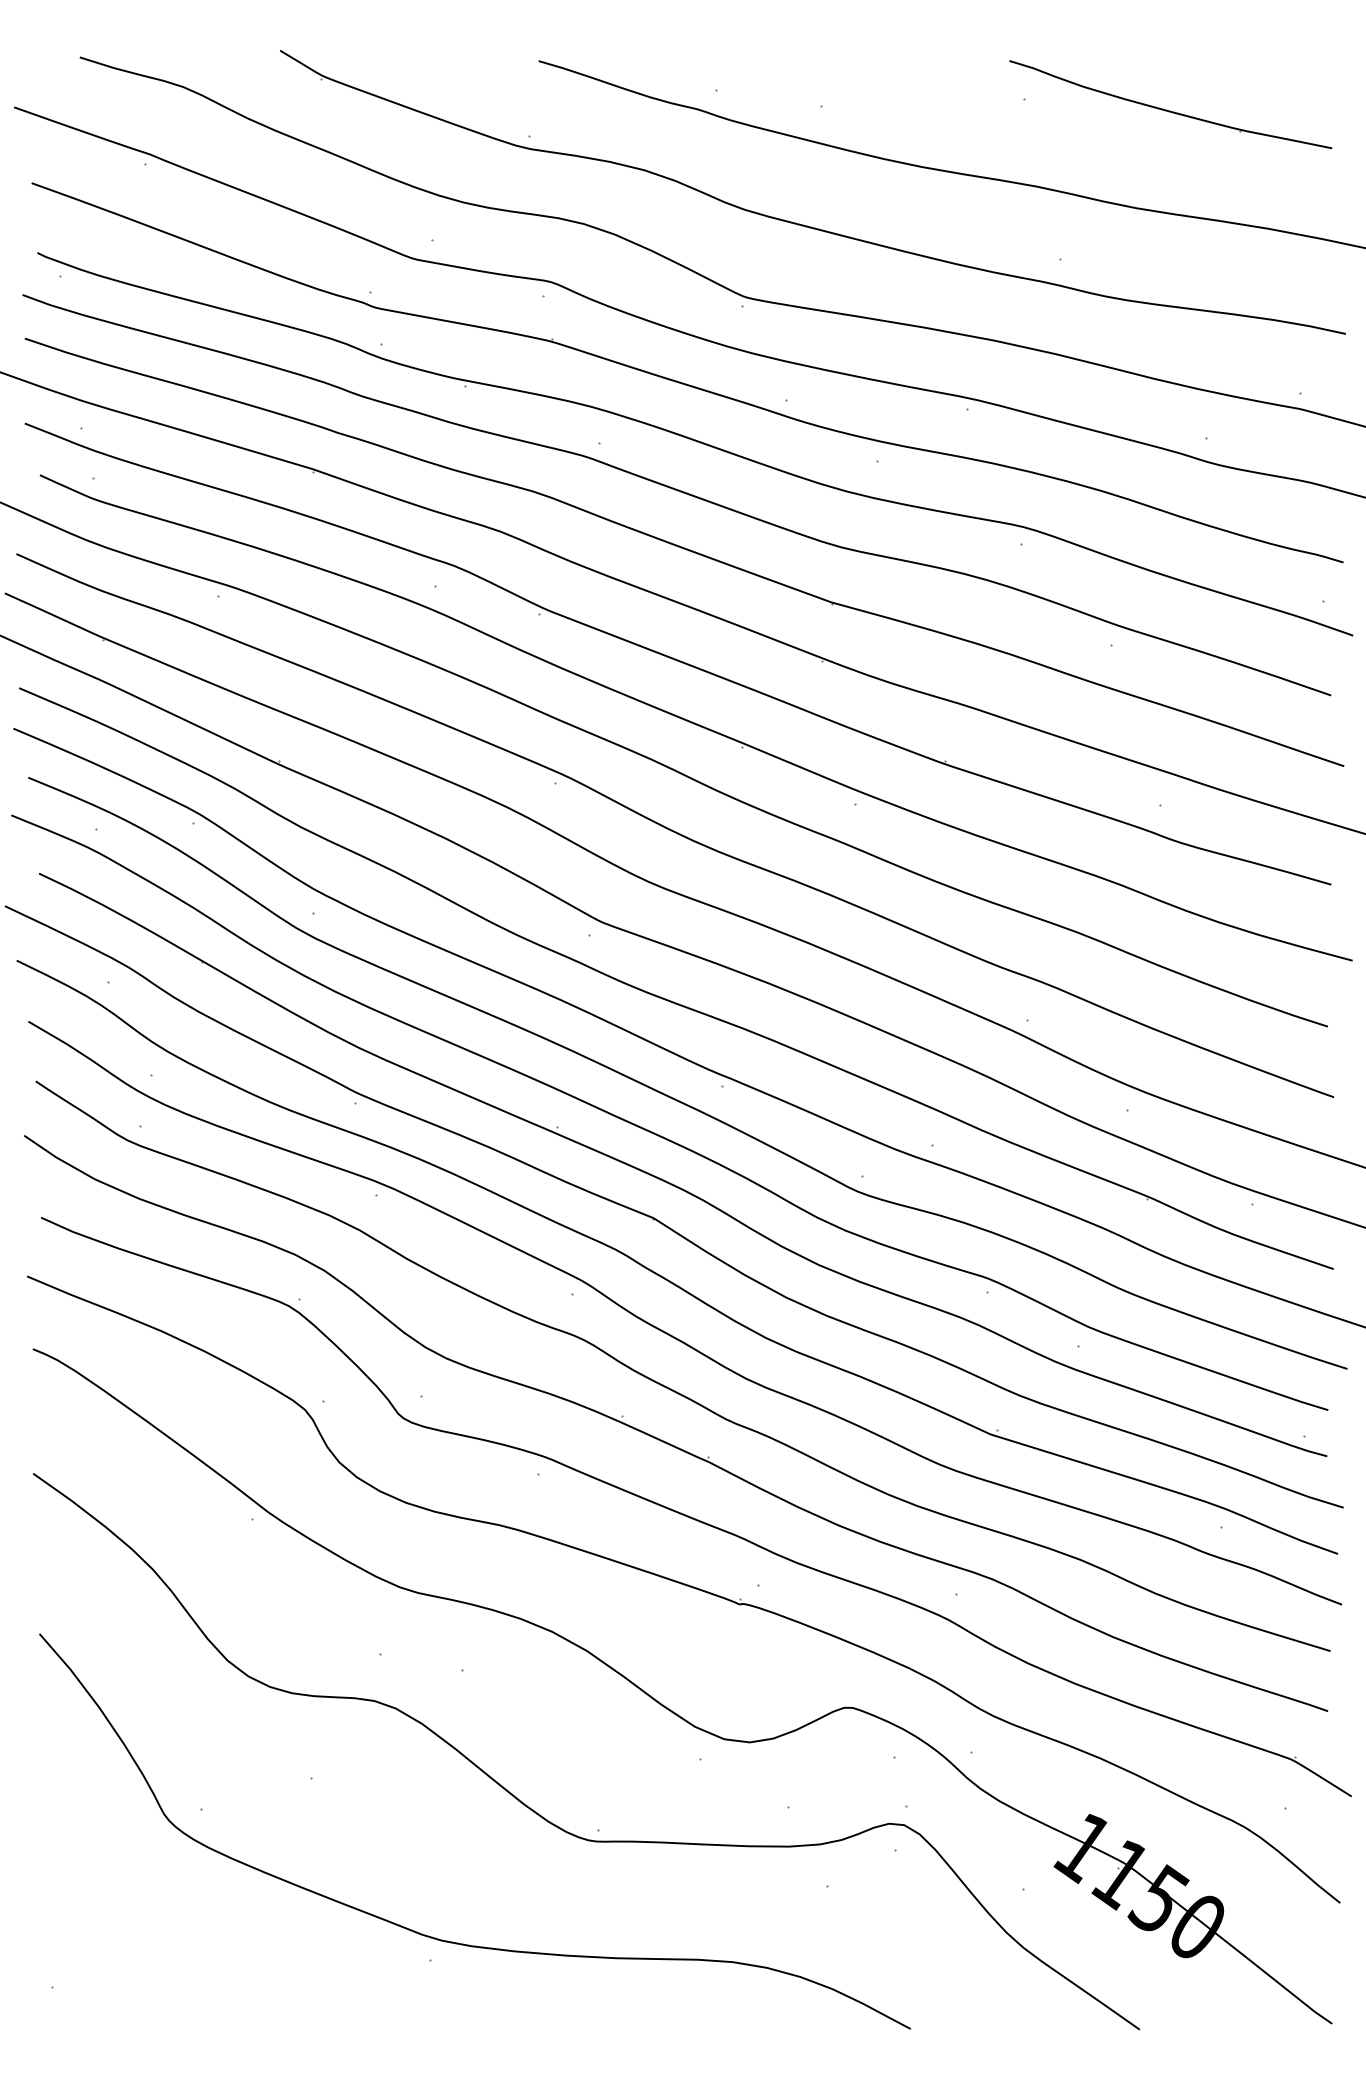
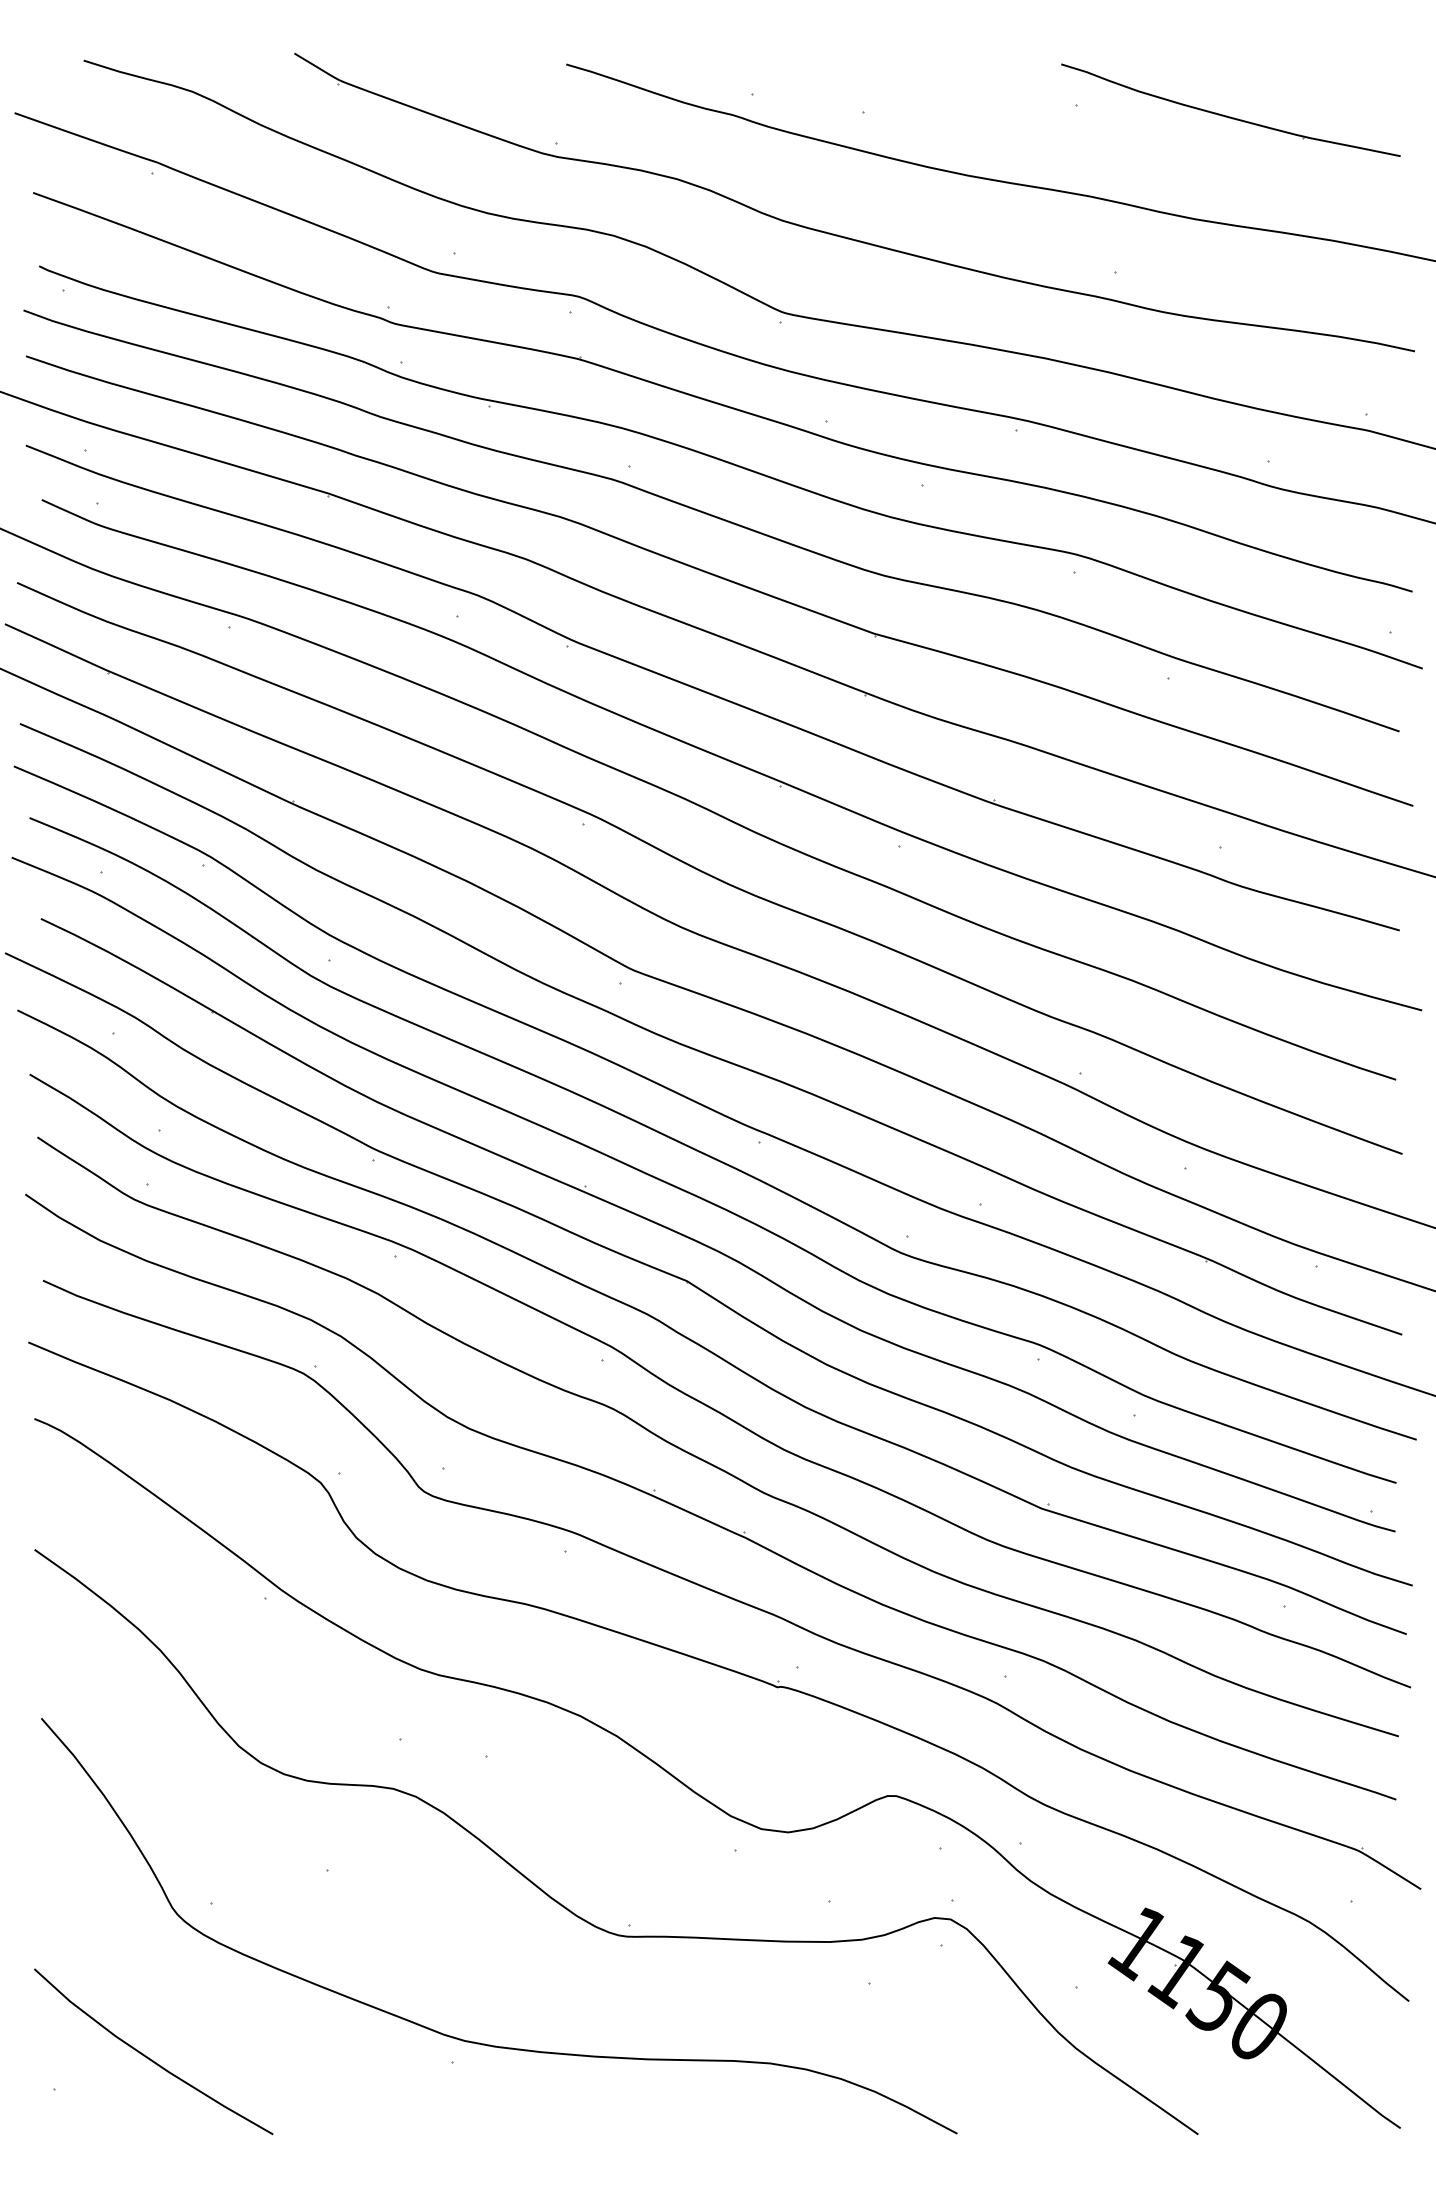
curve: (142, 1956) -> (149, 2057), added

